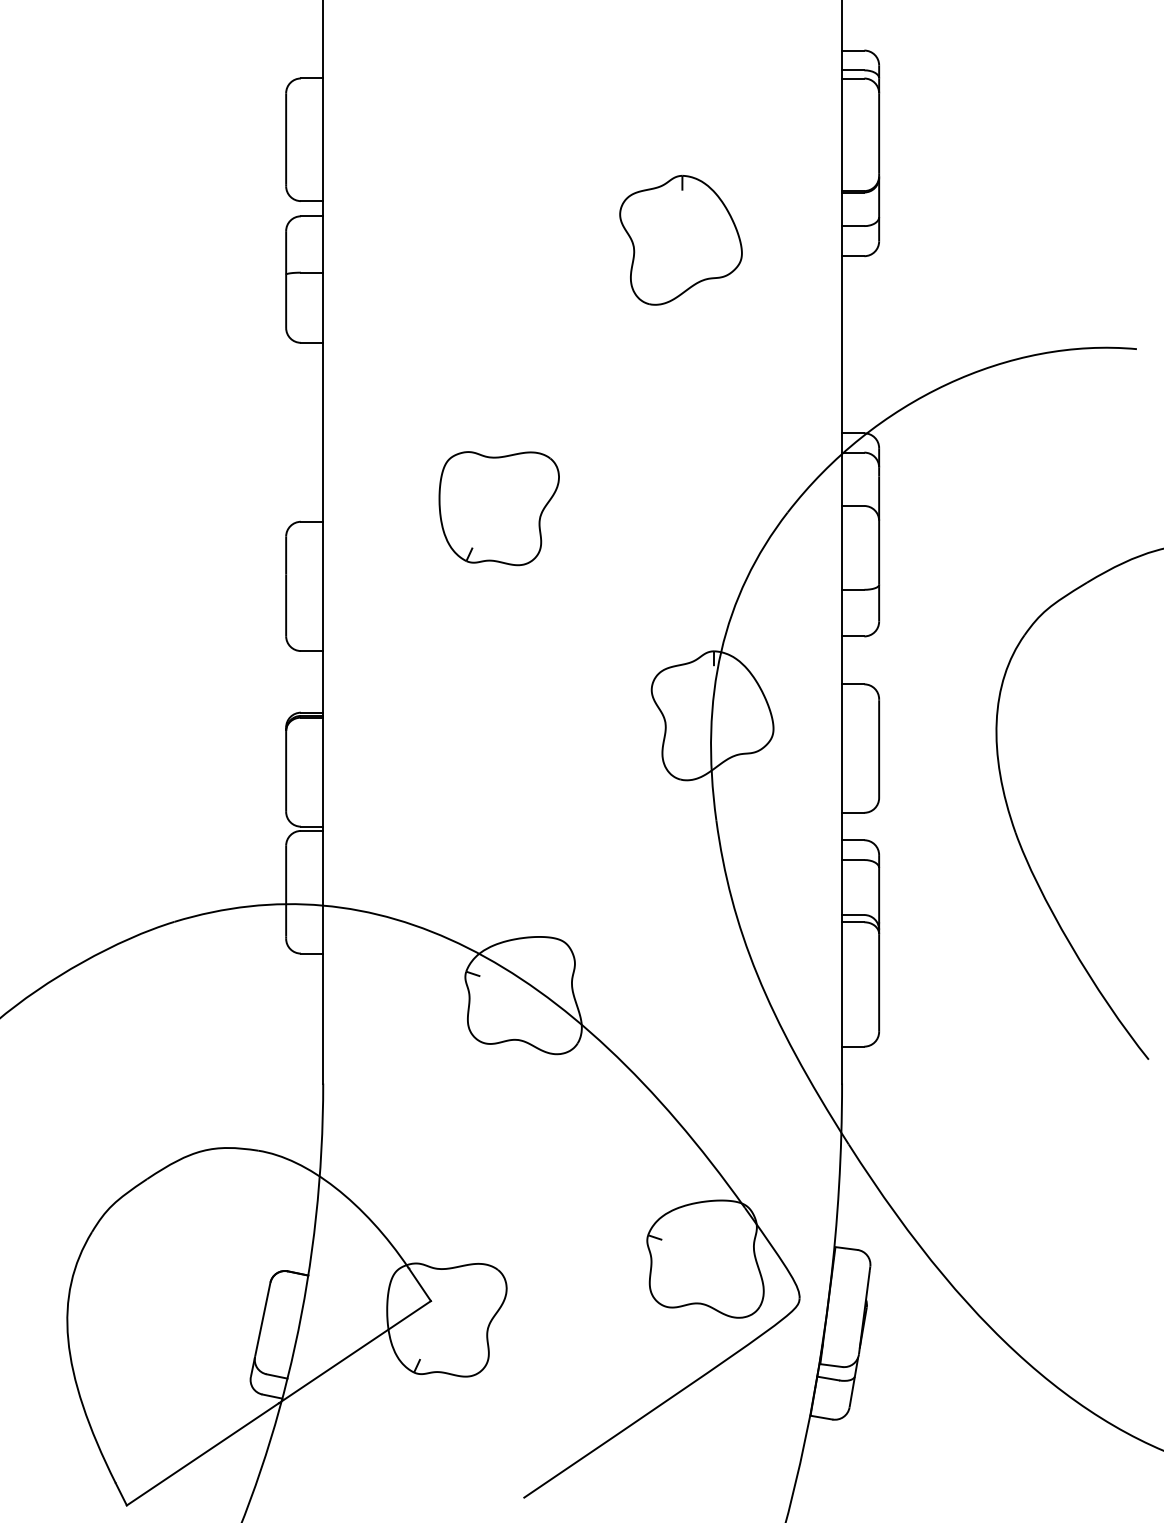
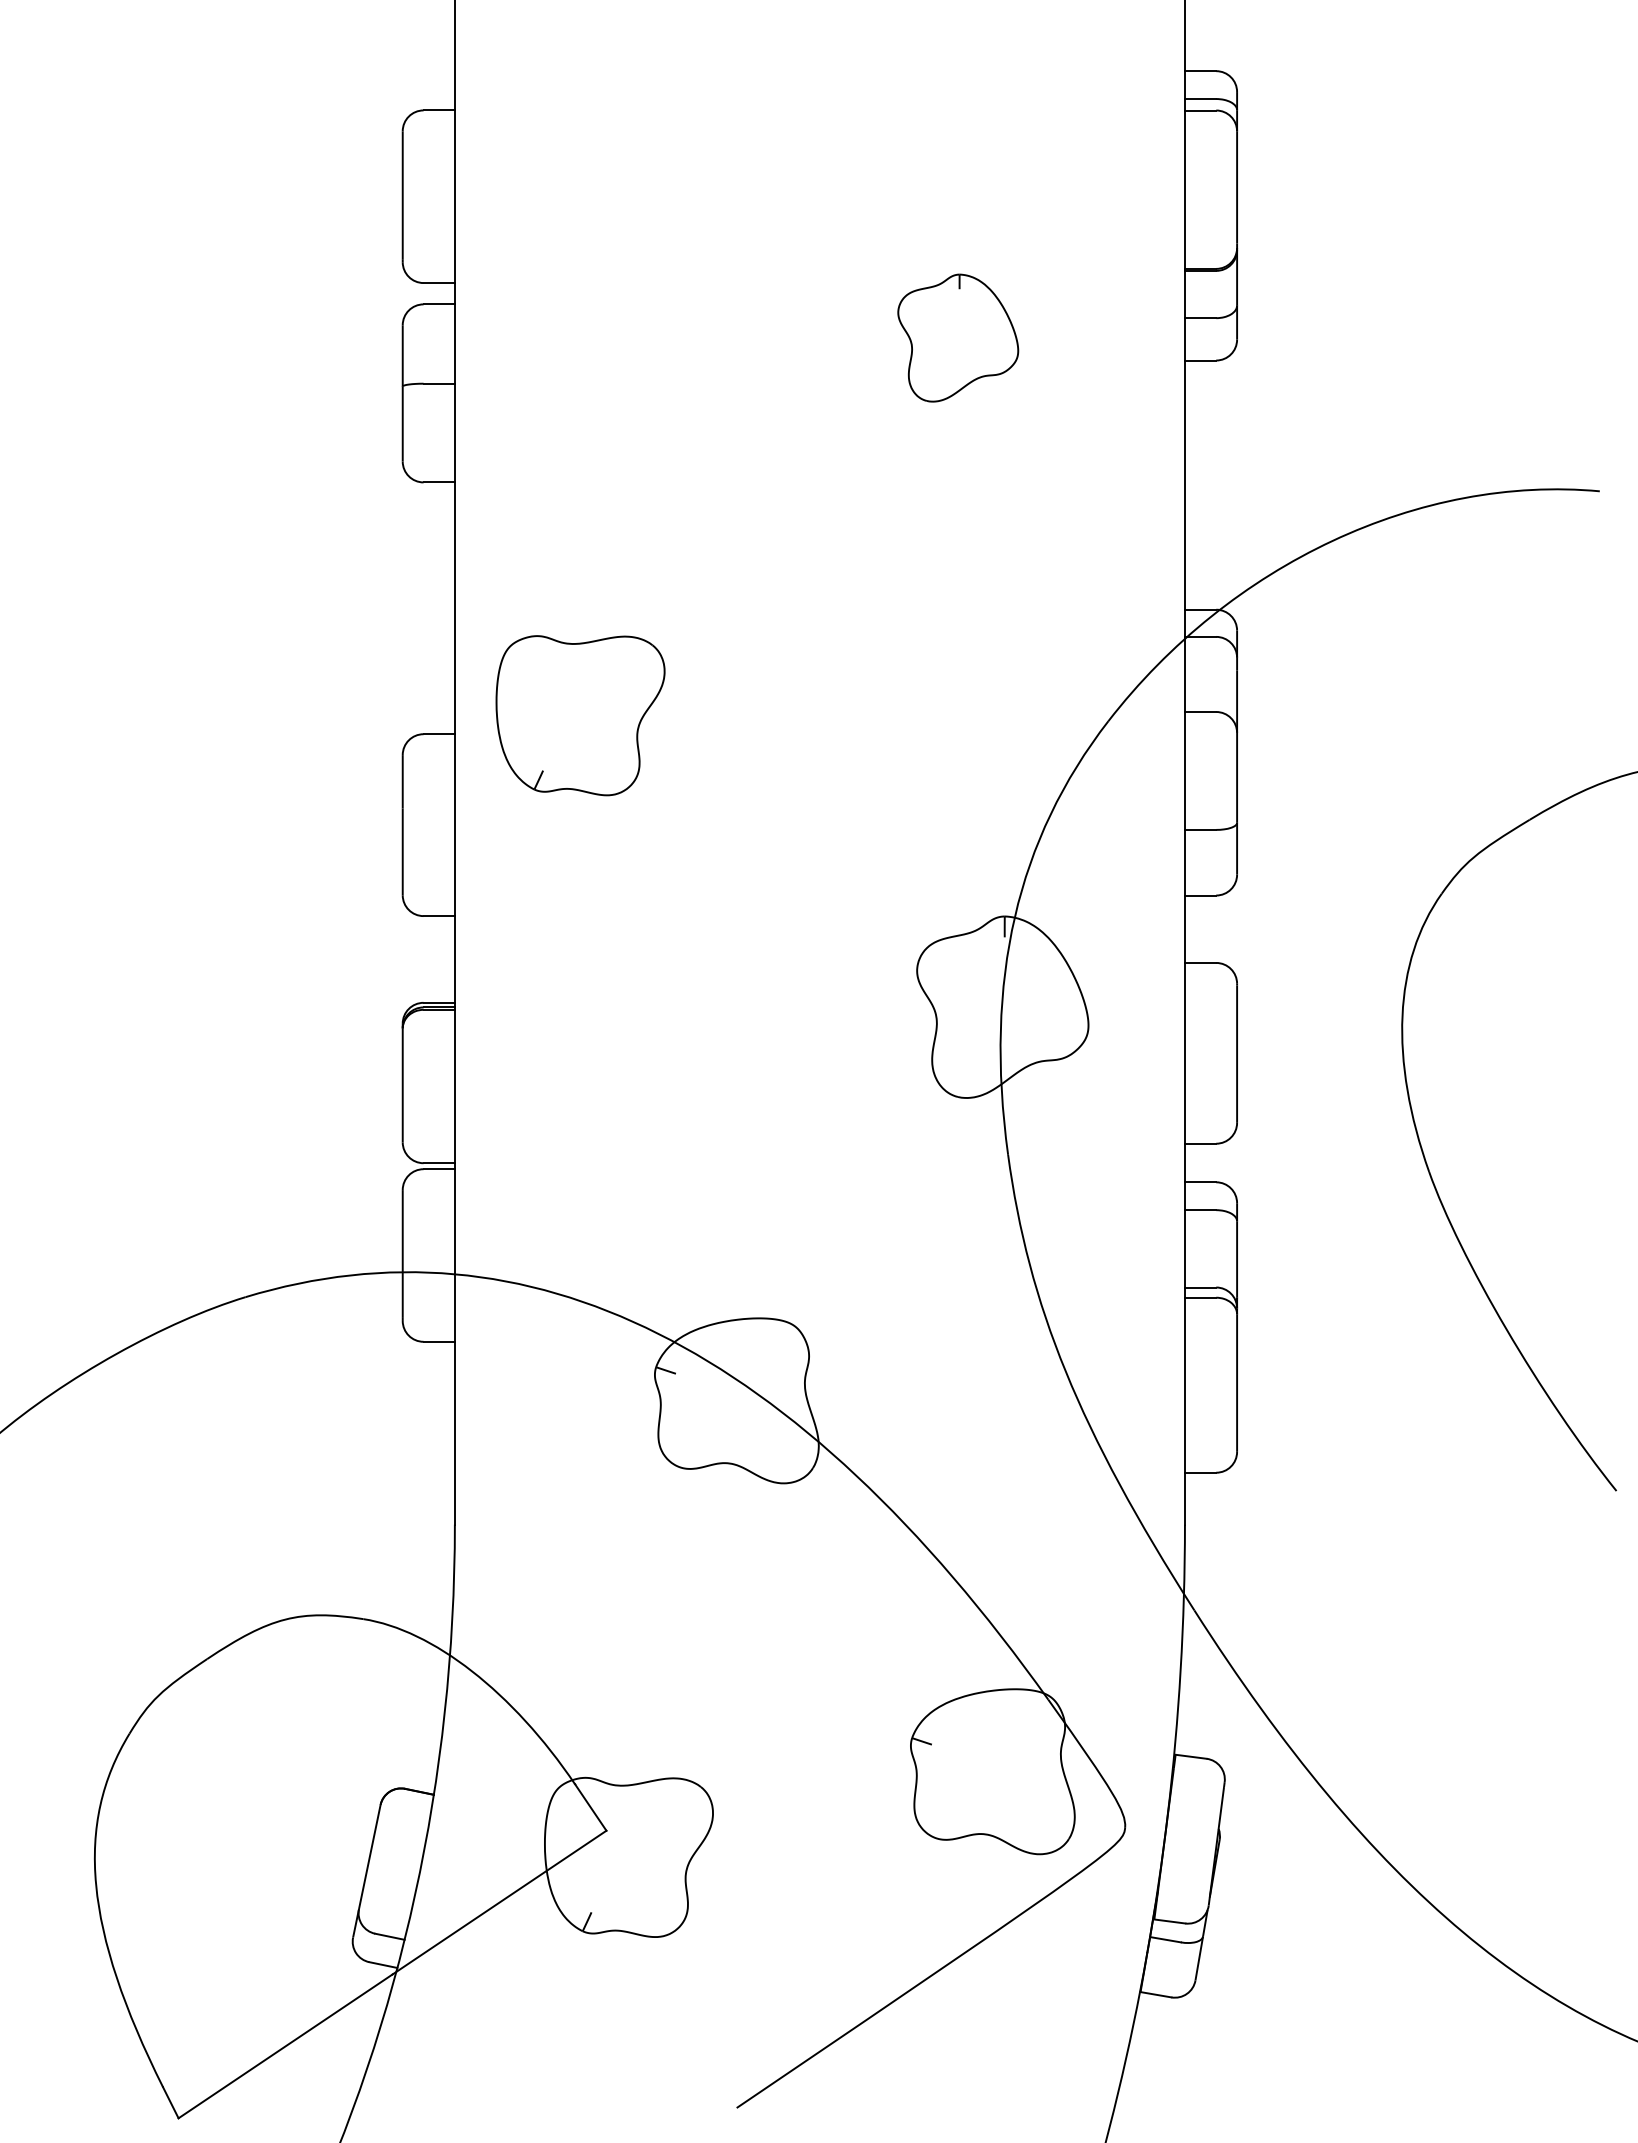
part: (680, 239) -> (957, 337), size x0.7
part: (499, 508) -> (580, 715), moved

